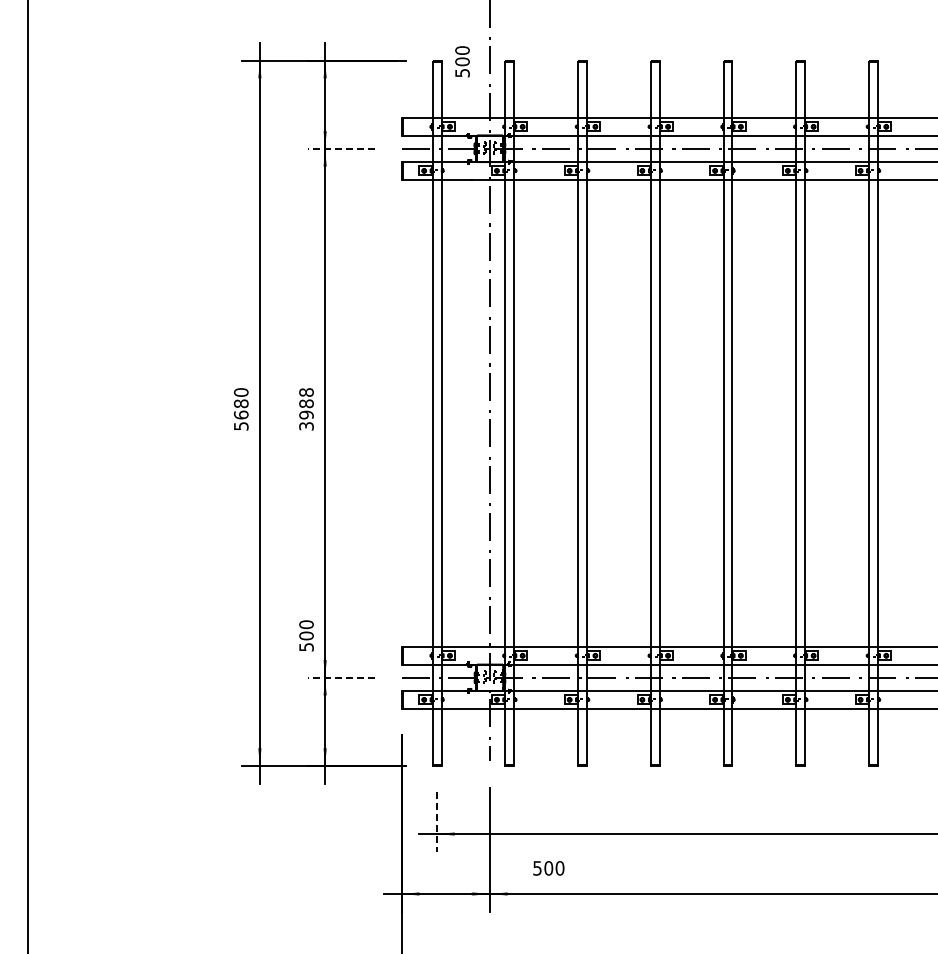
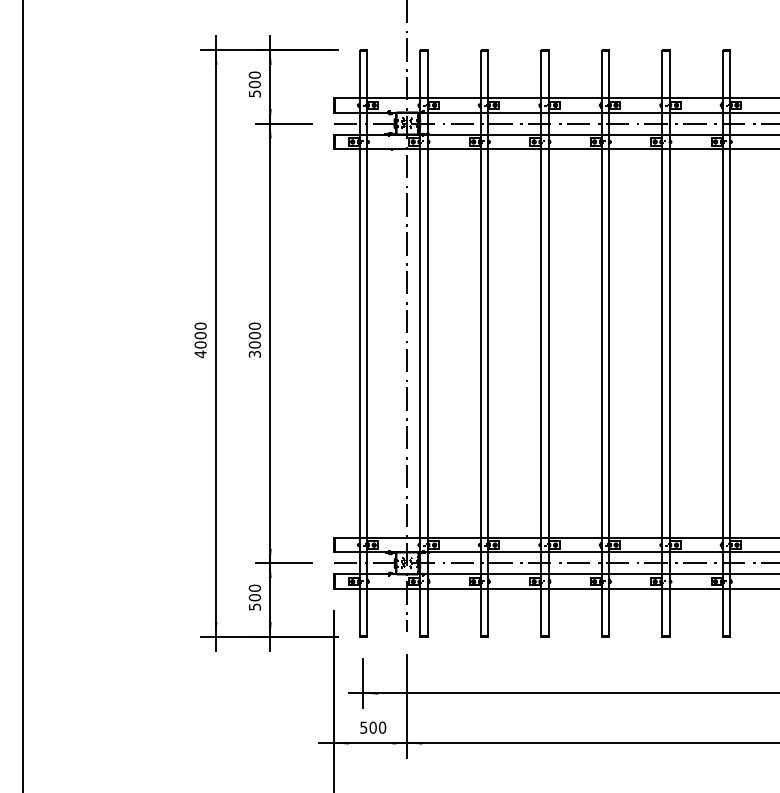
text: (462, 61) -> (254, 84), moved
line: (341, 148) -> (283, 123), dashed -> solid
text: (306, 403) -> (254, 335), 3988 -> 3000
text: (241, 415) -> (200, 345), 5680 -> 4000
text: (306, 635) -> (254, 597), moved
line: (341, 677) -> (283, 563), dashed -> solid
line: (437, 822) -> (363, 683), dashed -> solid
text: (548, 868) -> (372, 727), moved

